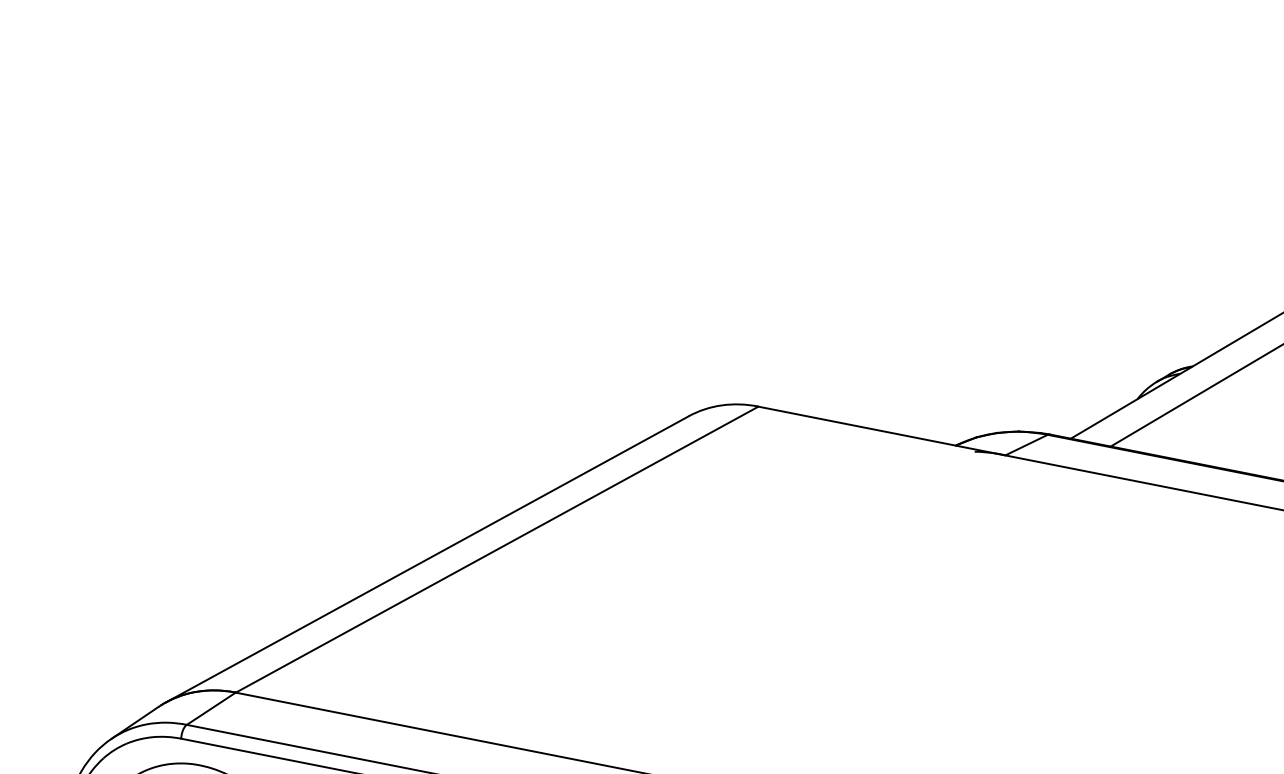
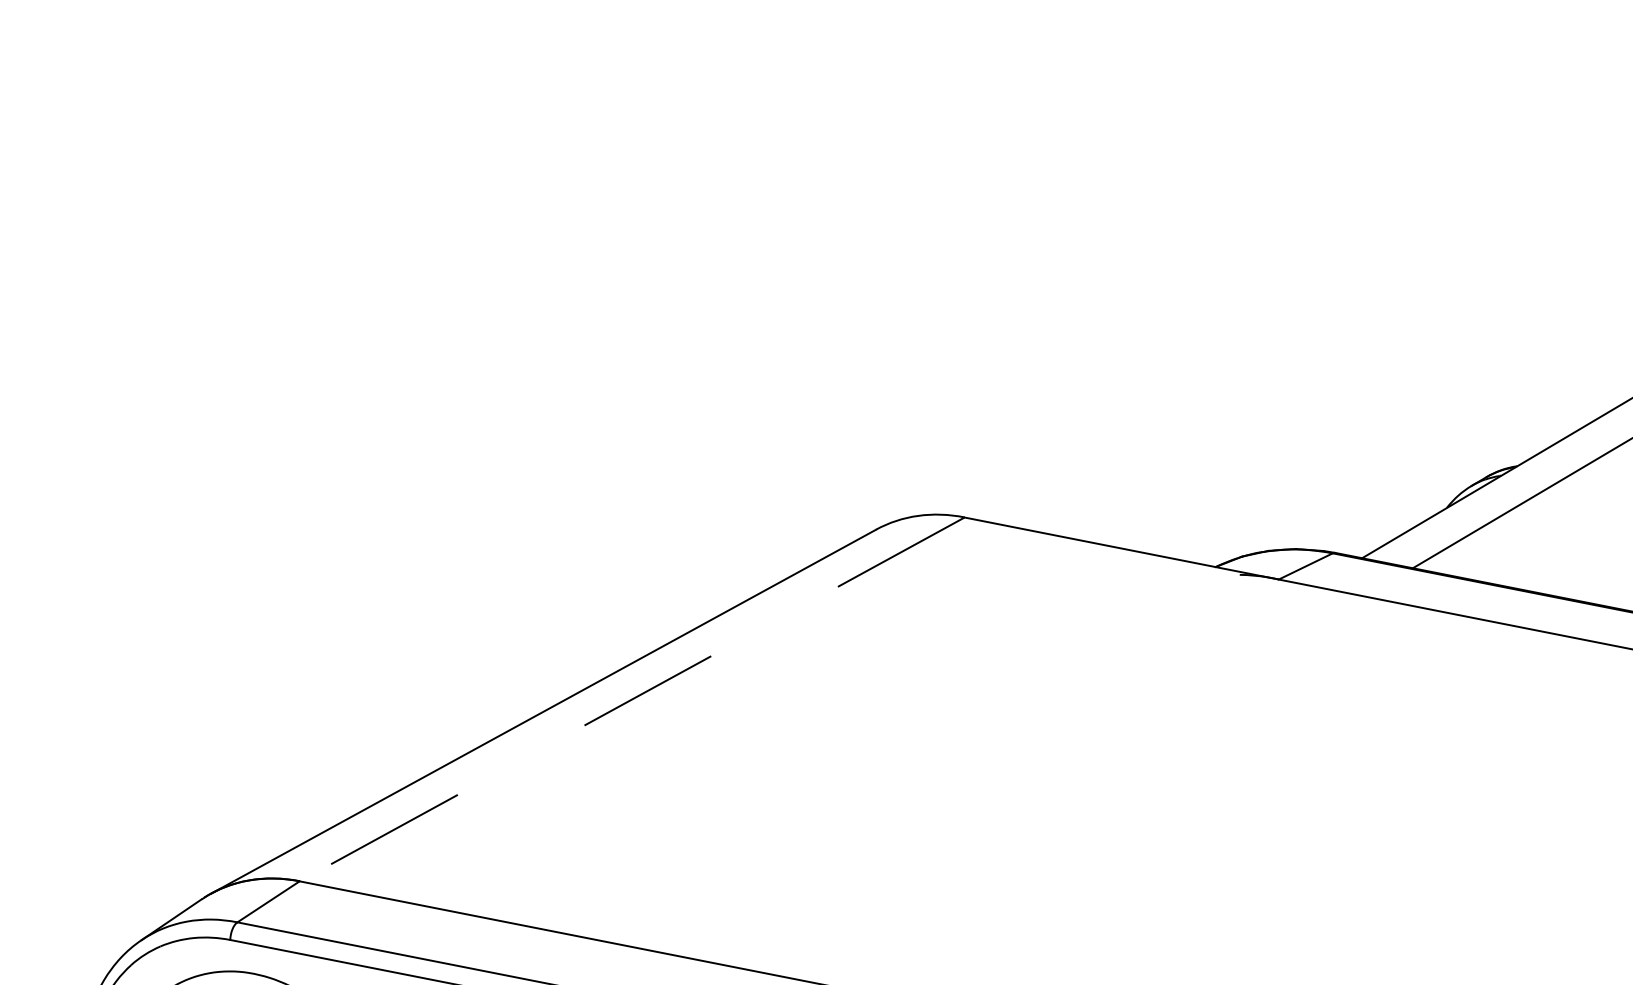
line: (497, 549) -> (632, 699), solid -> dashed

